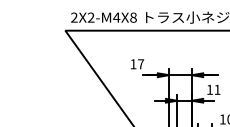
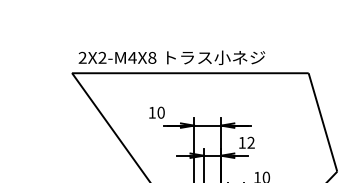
text: (140, 64) -> (160, 112), 17 -> 10
text: (216, 89) -> (250, 142), 11 -> 12

